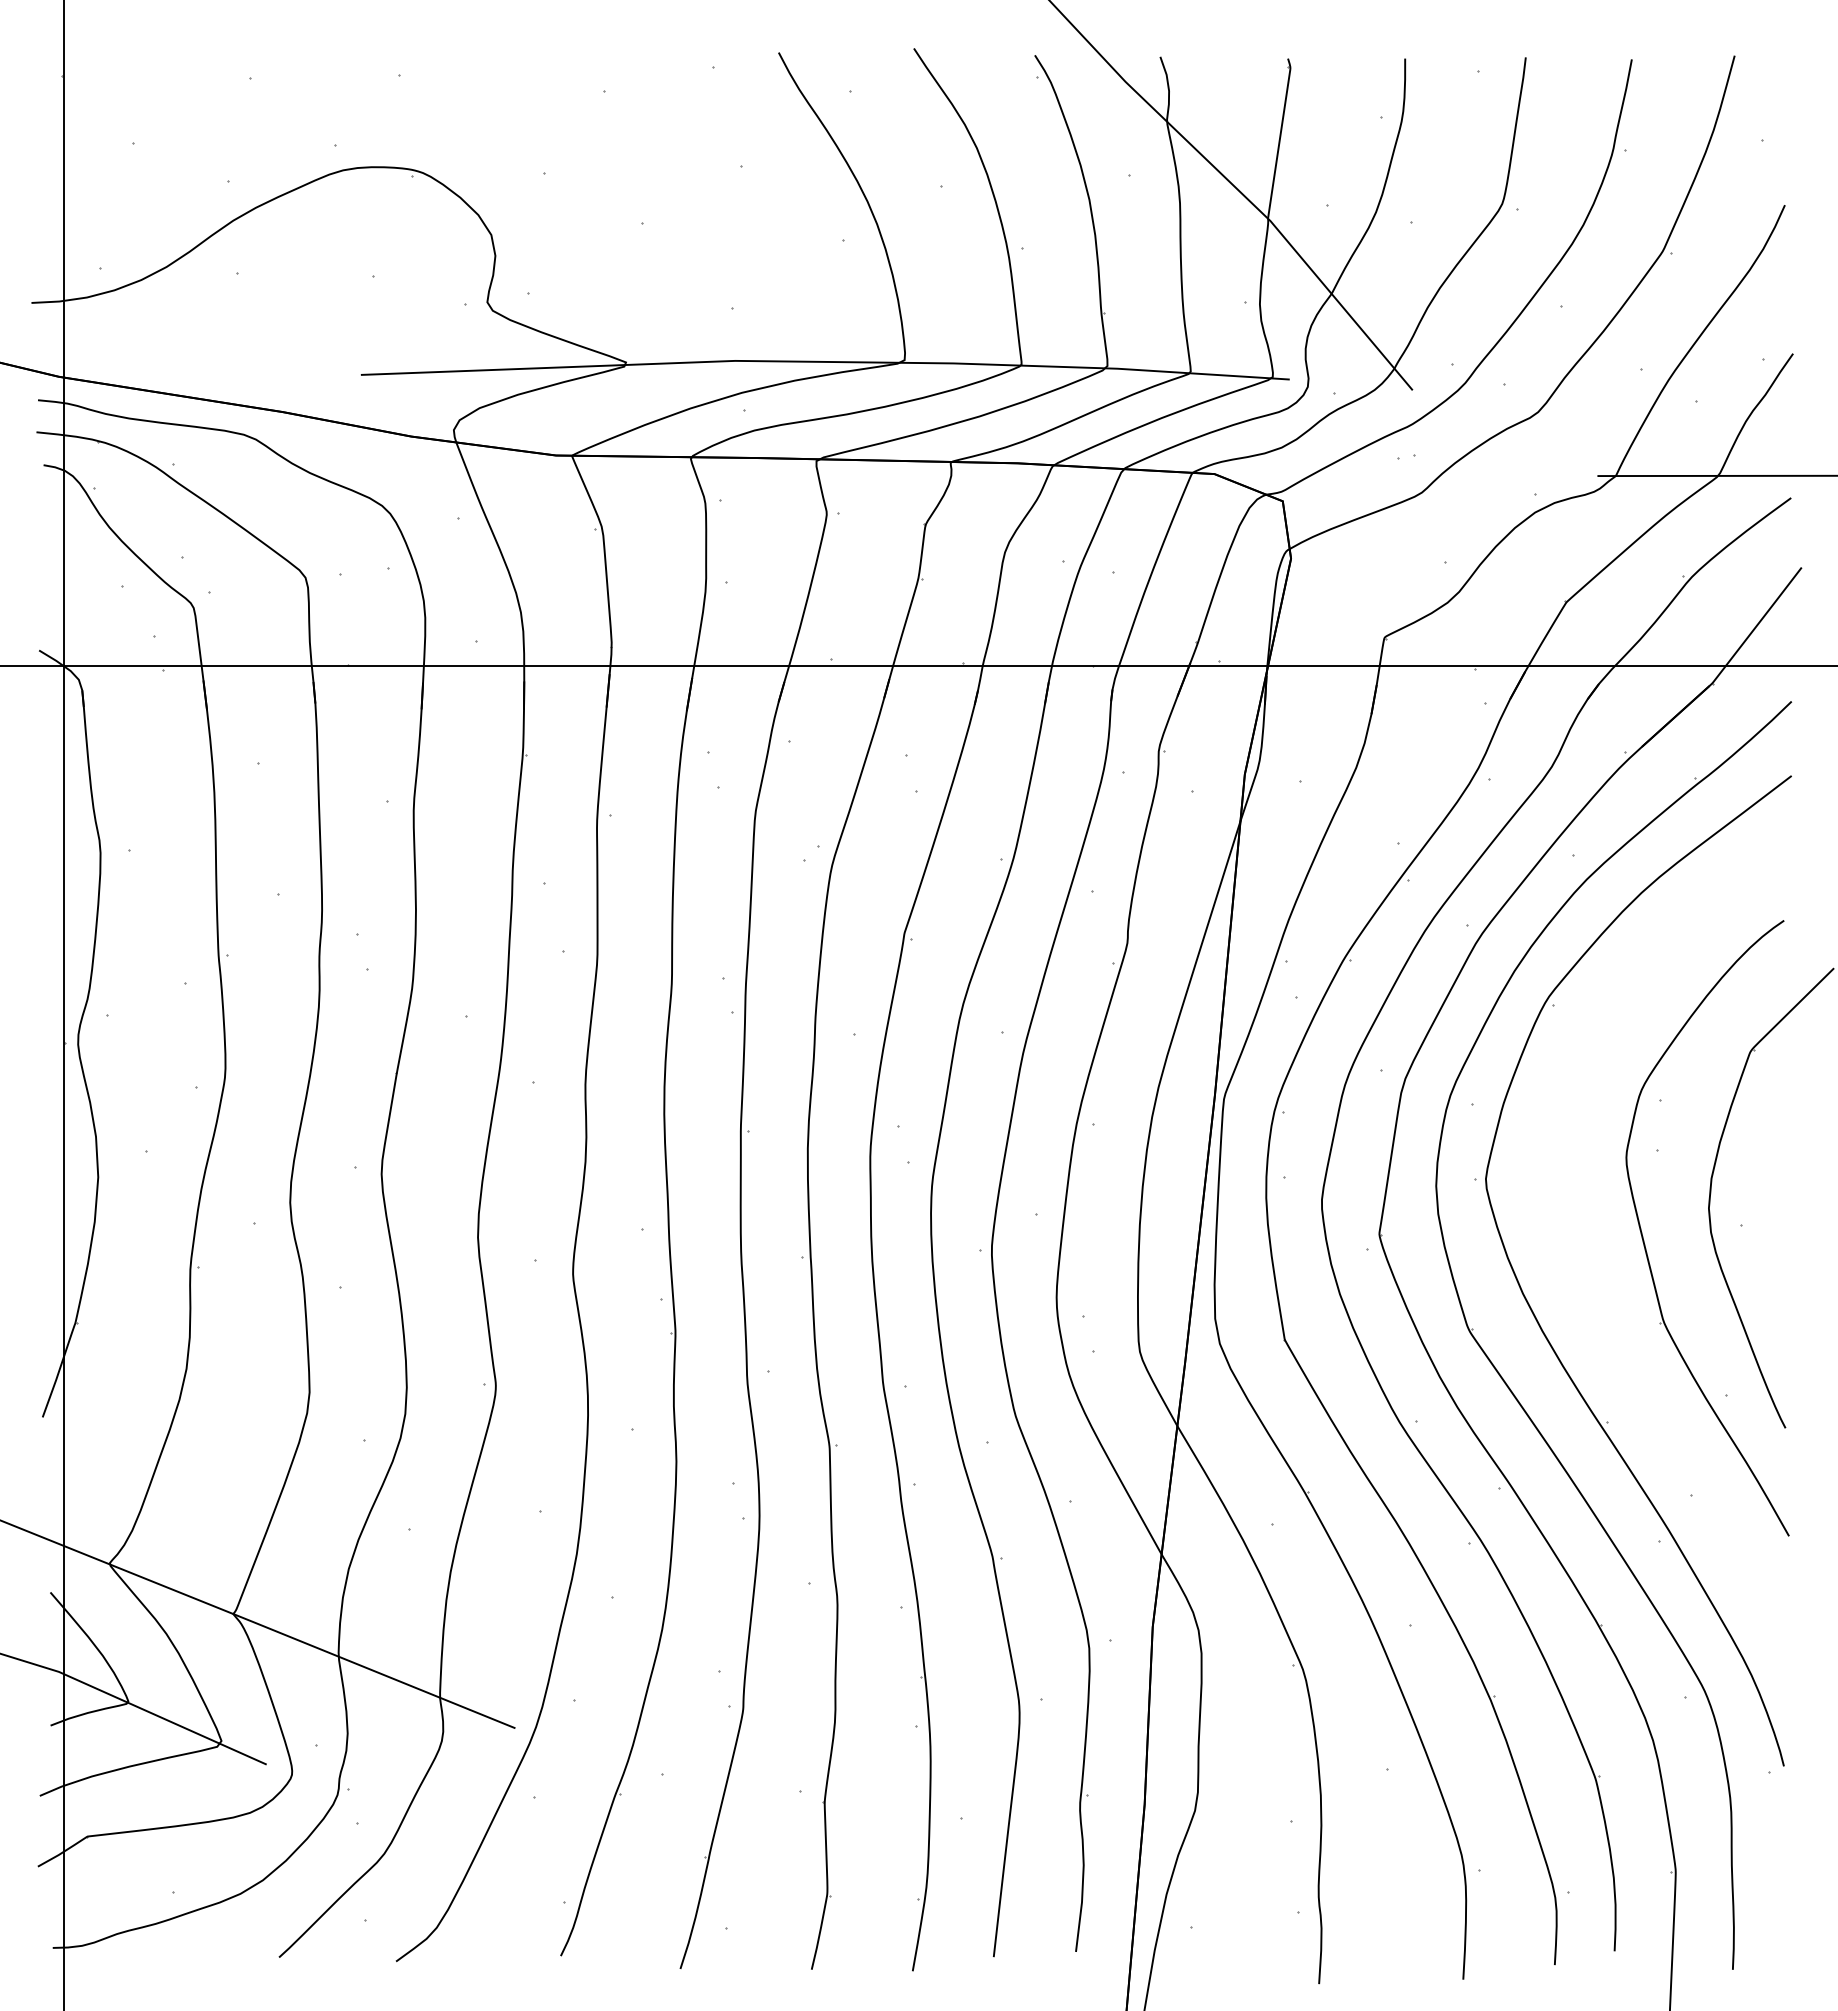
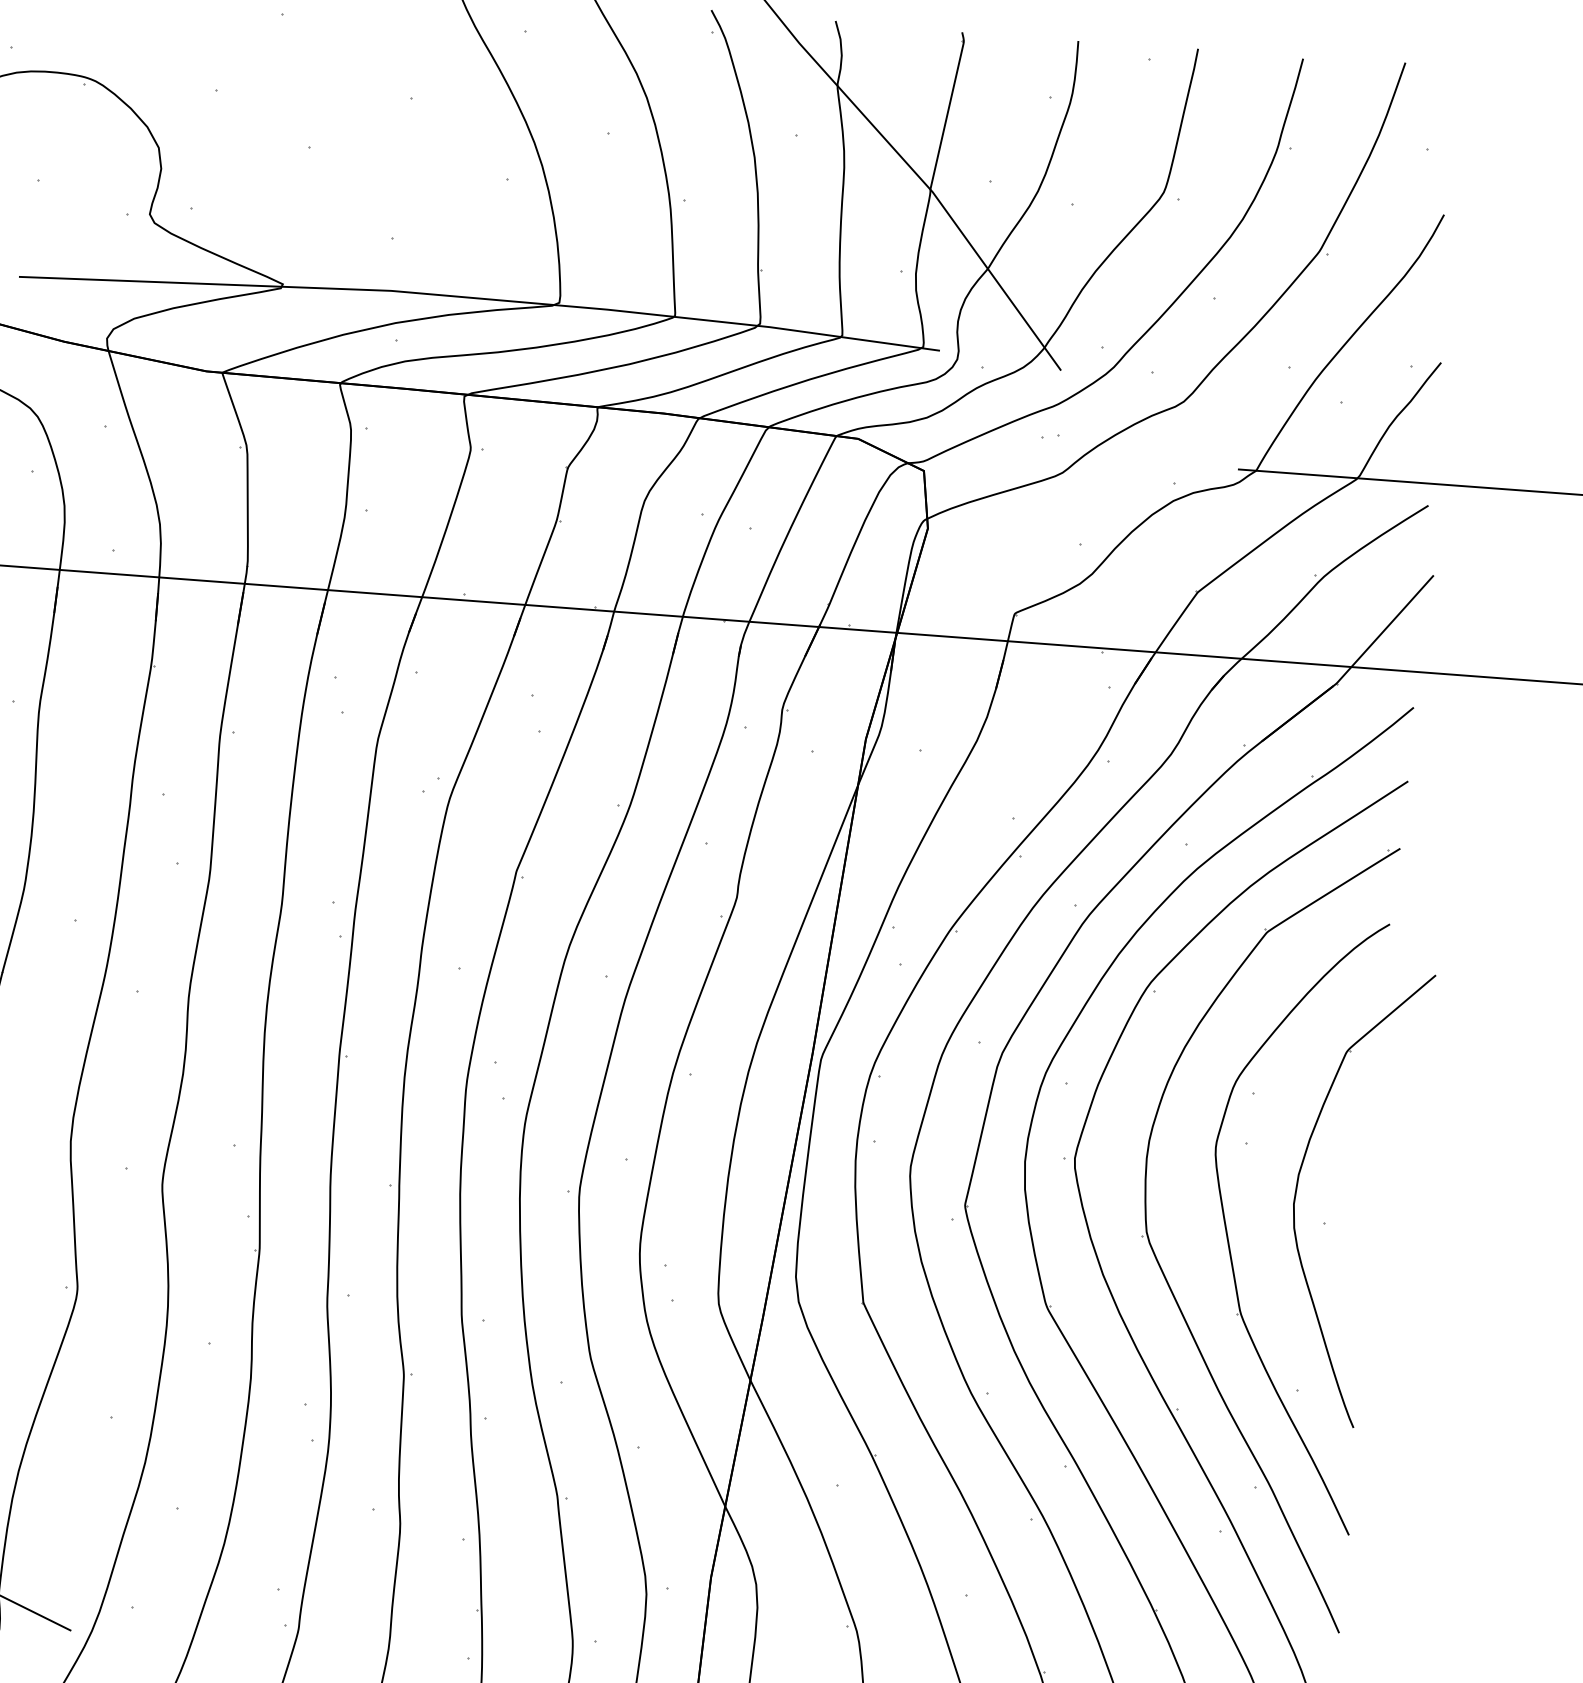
part: (1584, 1287) -> (1164, 1273), added

